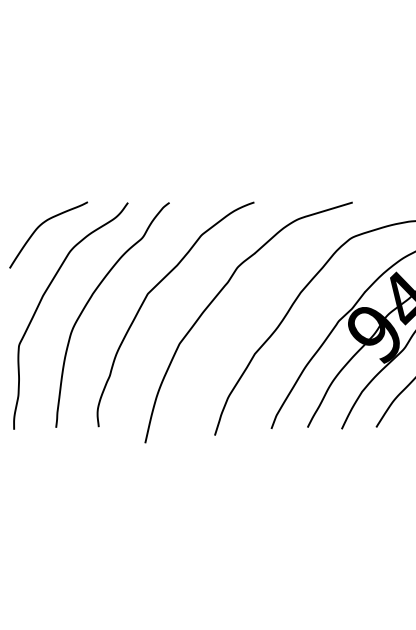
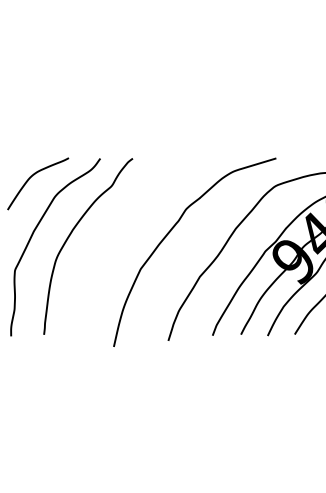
curve: (148, 295) -> (116, 231), removed

